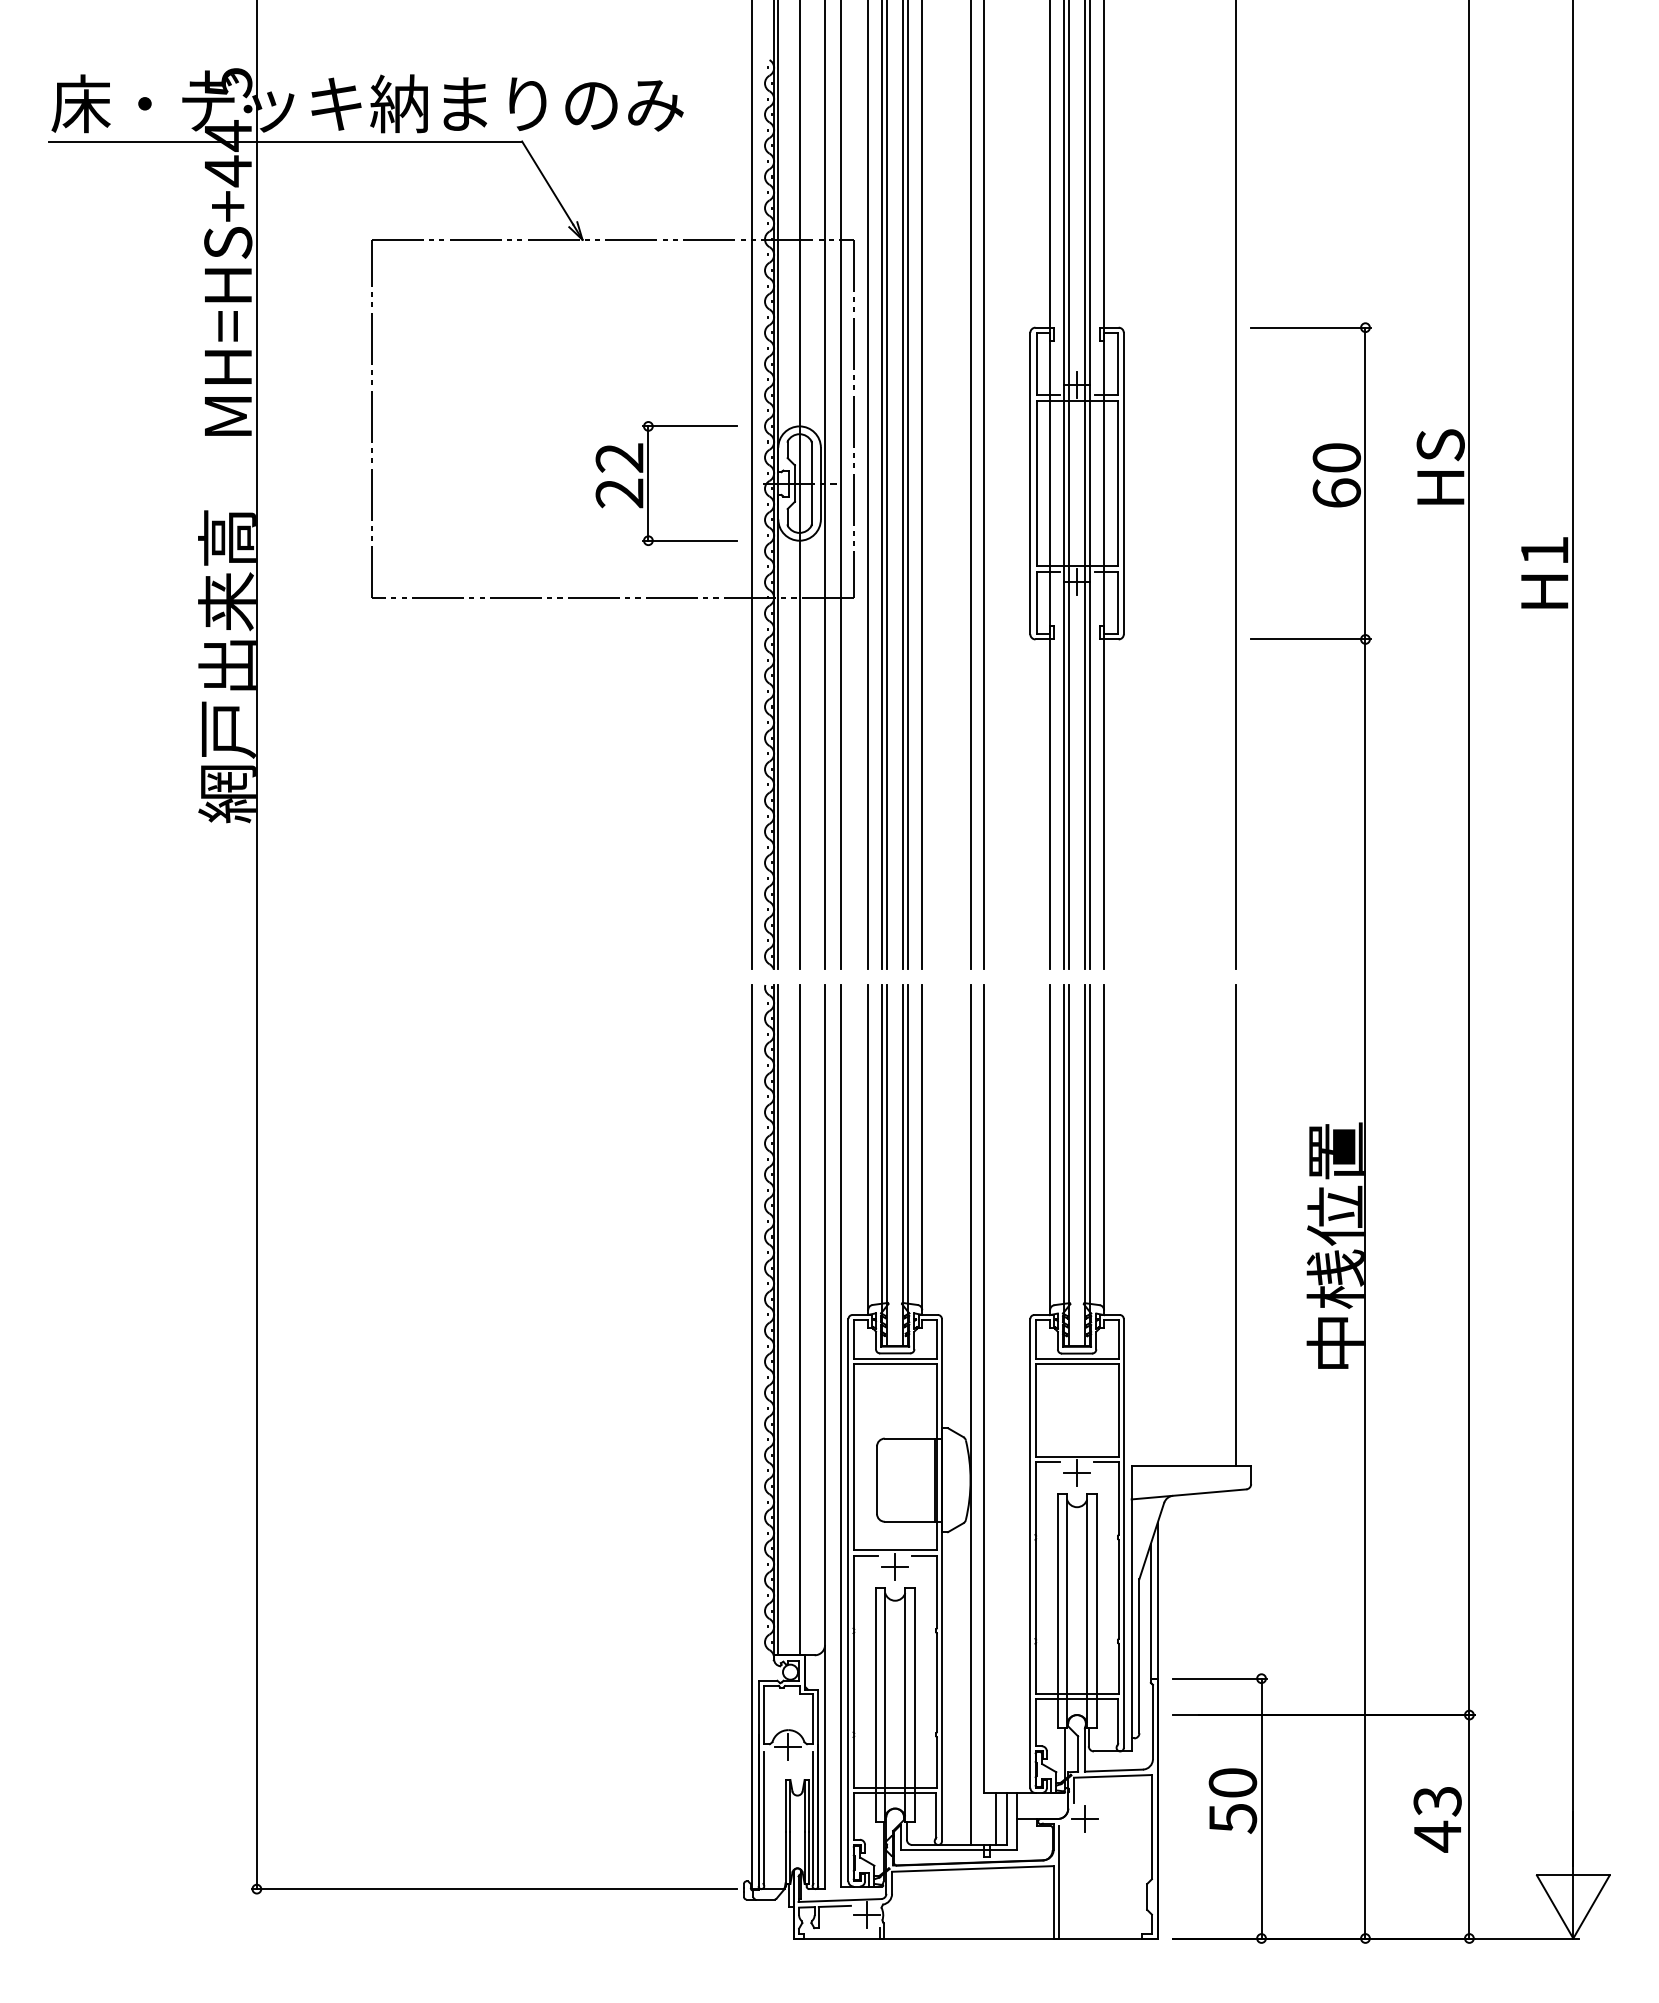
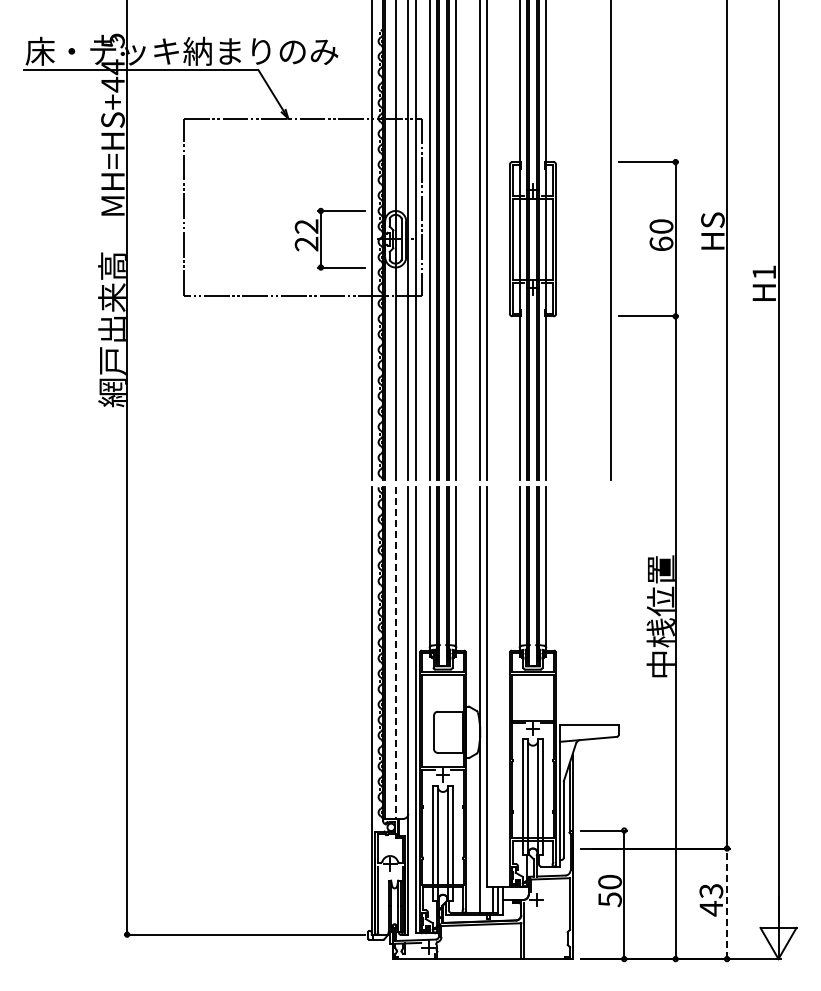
line: (1235, 1225) -> (611, 606), removed
line: (799, 1320) -> (395, 653), solid -> dashed
line: (1470, 1826) -> (727, 903), solid -> dashed

